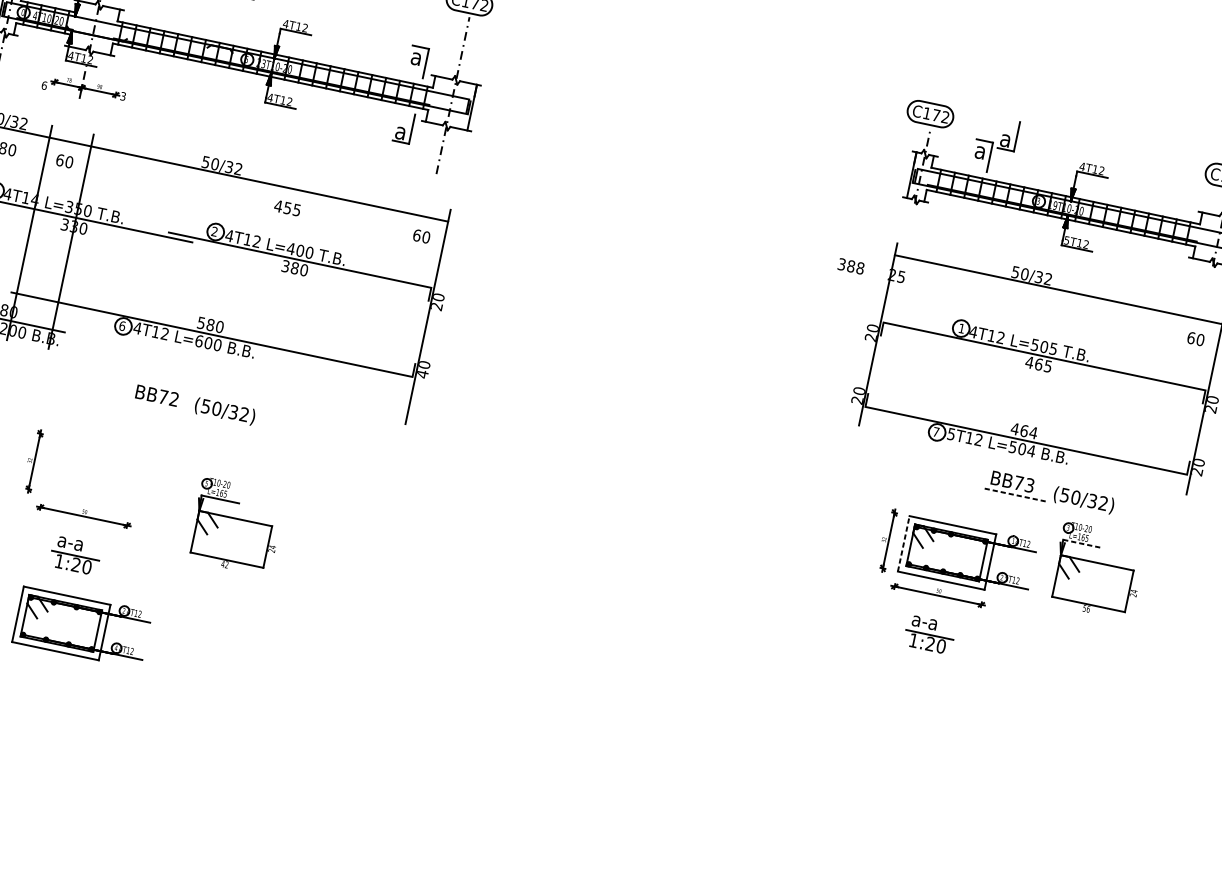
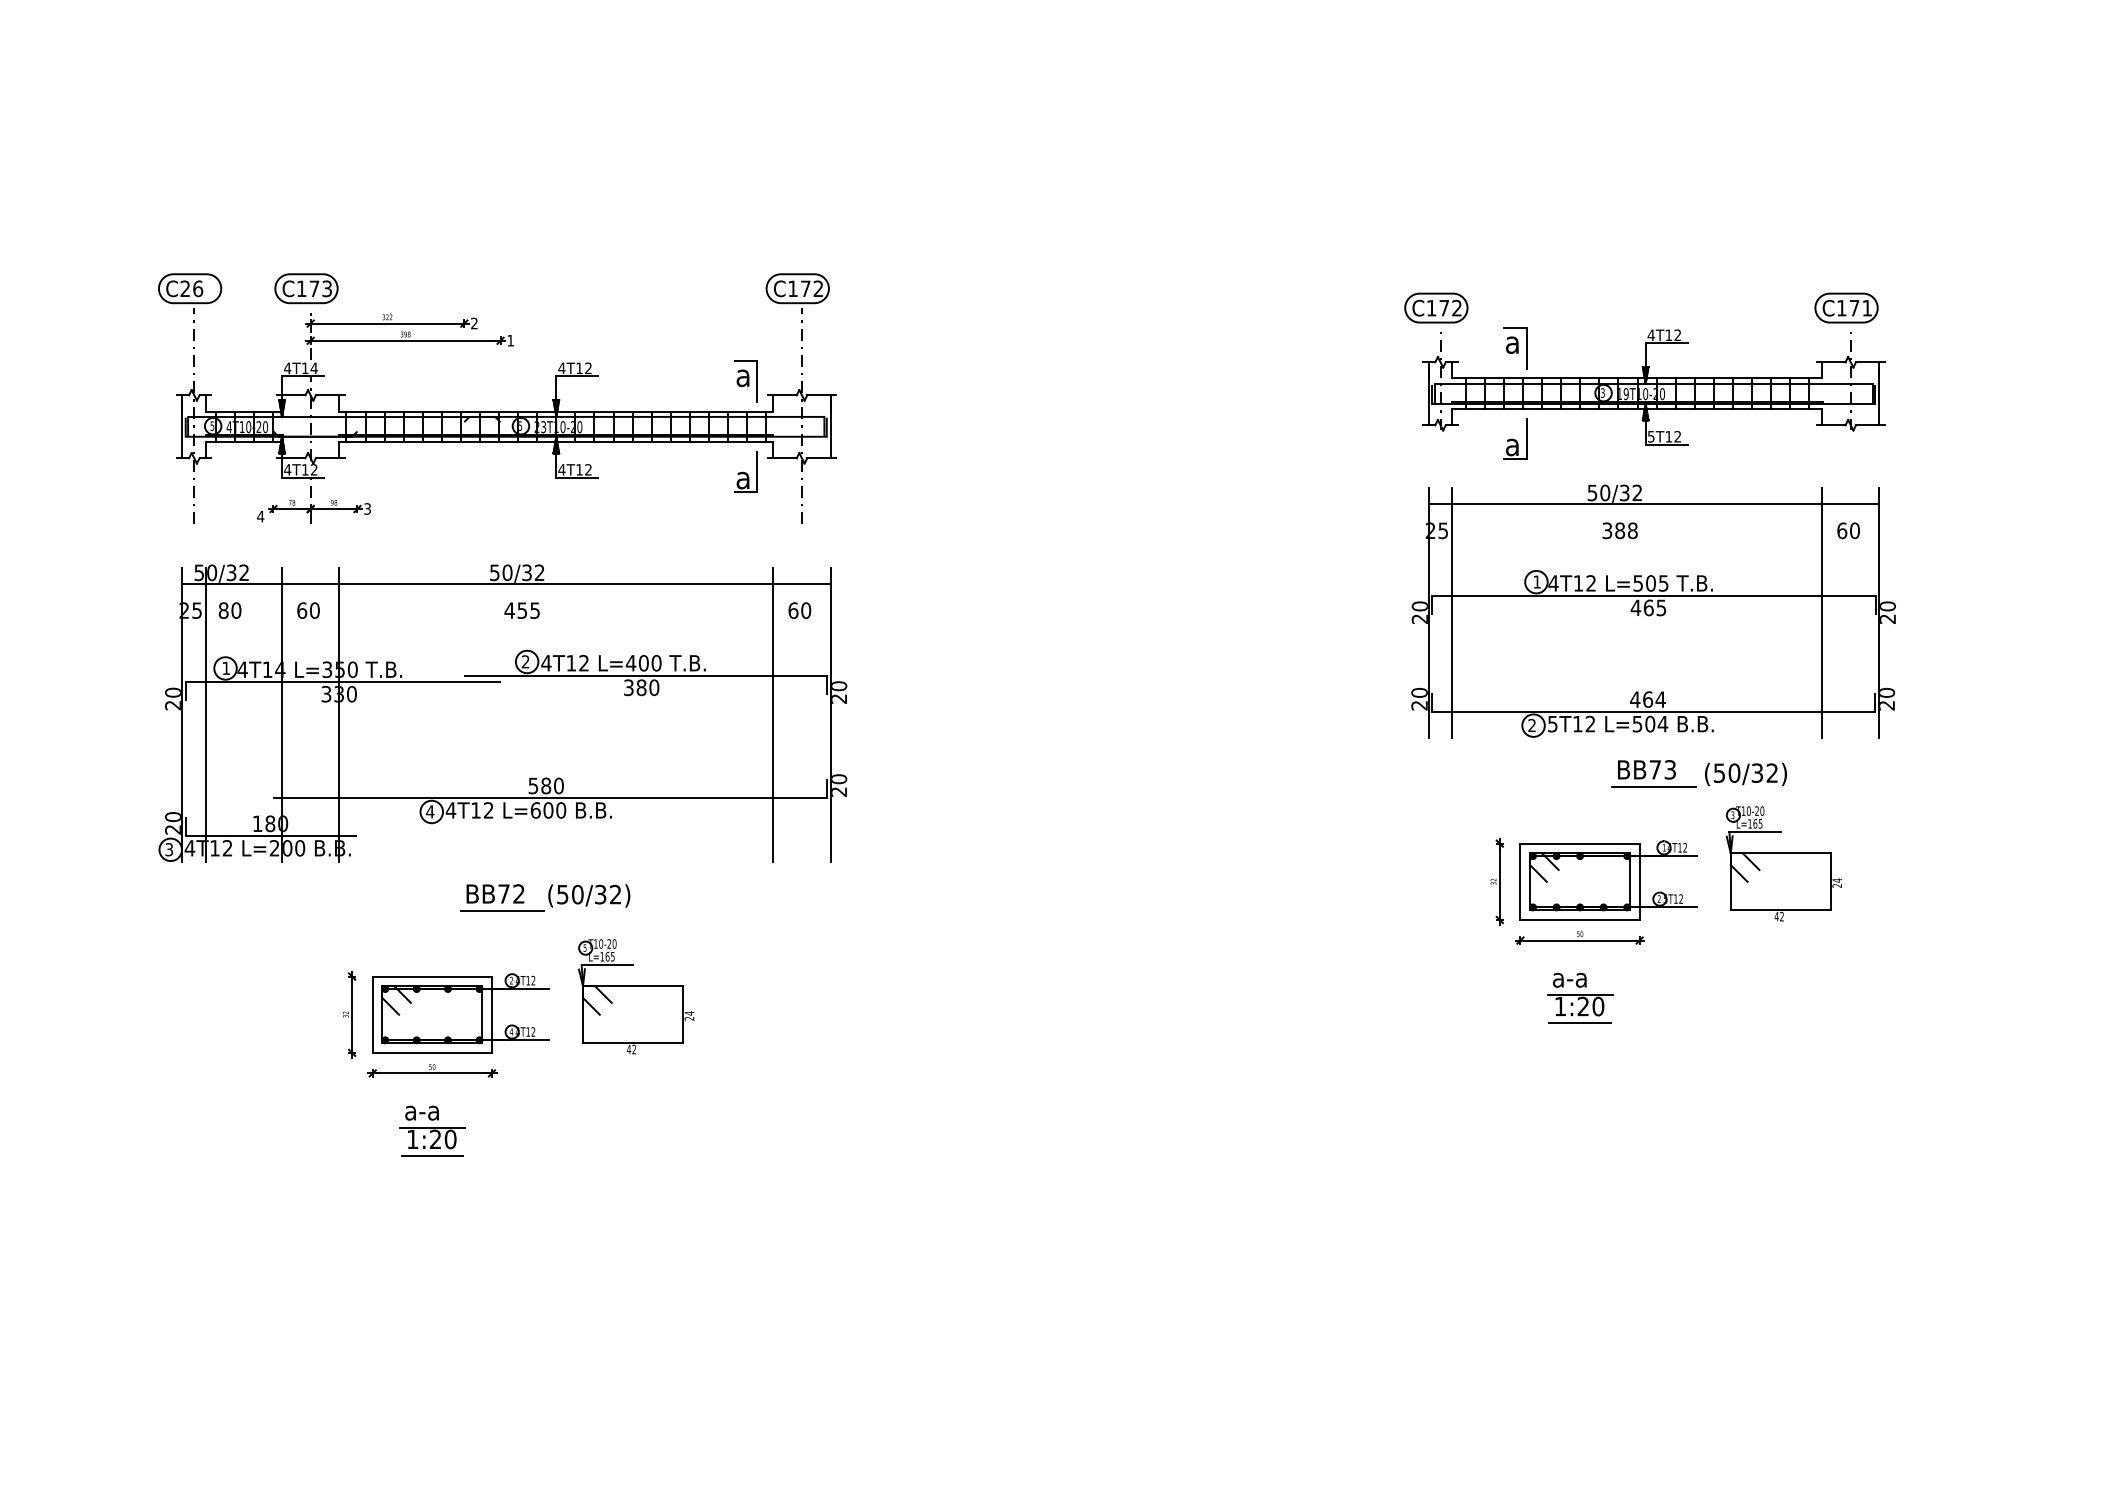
text: (23, 12) -> (212, 425), 0 -> 5
text: (44, 85) -> (260, 516), 6 -> 4
part: (1008, 134) -> (1515, 438), moved
text: (287, 208) -> (521, 610), moved
text: (850, 266) -> (1619, 530), moved
line: (386, 307) -> (773, 714), added
text: (122, 325) -> (430, 811), 6 -> 4
line: (895, 337) -> (1452, 612), added
text: (422, 373) -> (839, 791), 40 -> 20
line: (1164, 394) -> (1822, 612), added
line: (159, 408) -> (502, 910), added
text: (935, 431) -> (1531, 724), 7 -> 2
line: (1015, 494) -> (1653, 786), dashed -> solid
part: (236, 526) -> (636, 996), moved
line: (903, 543) -> (1520, 881), dashed -> solid
line: (1082, 544) -> (1755, 832), dashed -> solid
line: (71, 576) -> (432, 1156), added
text: (1086, 608) -> (1779, 916), 56 -> 42
part: (81, 626) -> (460, 1013), moved
line: (924, 655) -> (1579, 1023), added

